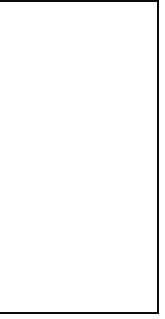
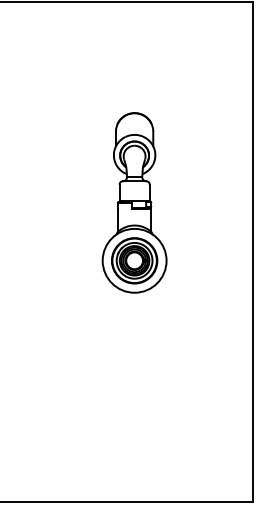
part: (83, 126) -> (134, 203), added

